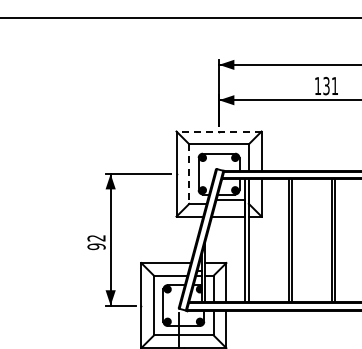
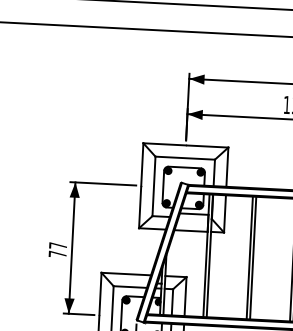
line: (219, 131) -> (186, 145), dashed -> solid
line: (189, 174) -> (154, 186), dashed -> solid
text: (96, 242) -> (57, 250), 92 -> 77

